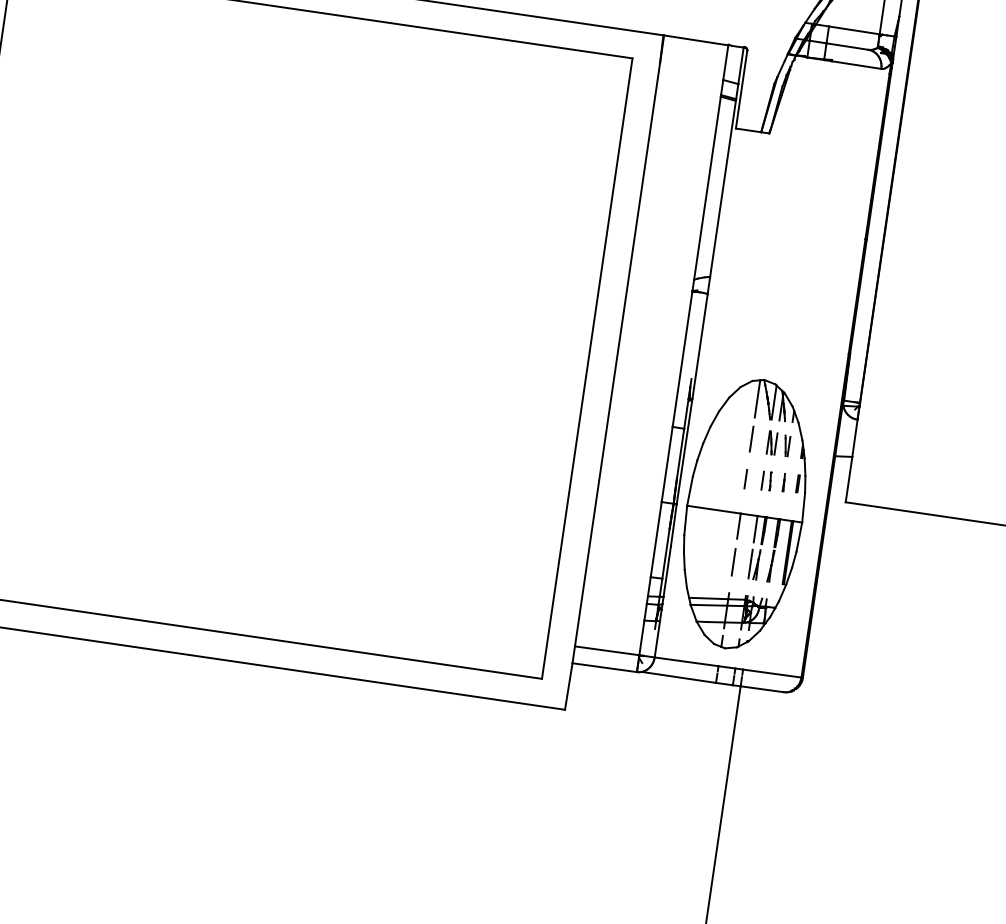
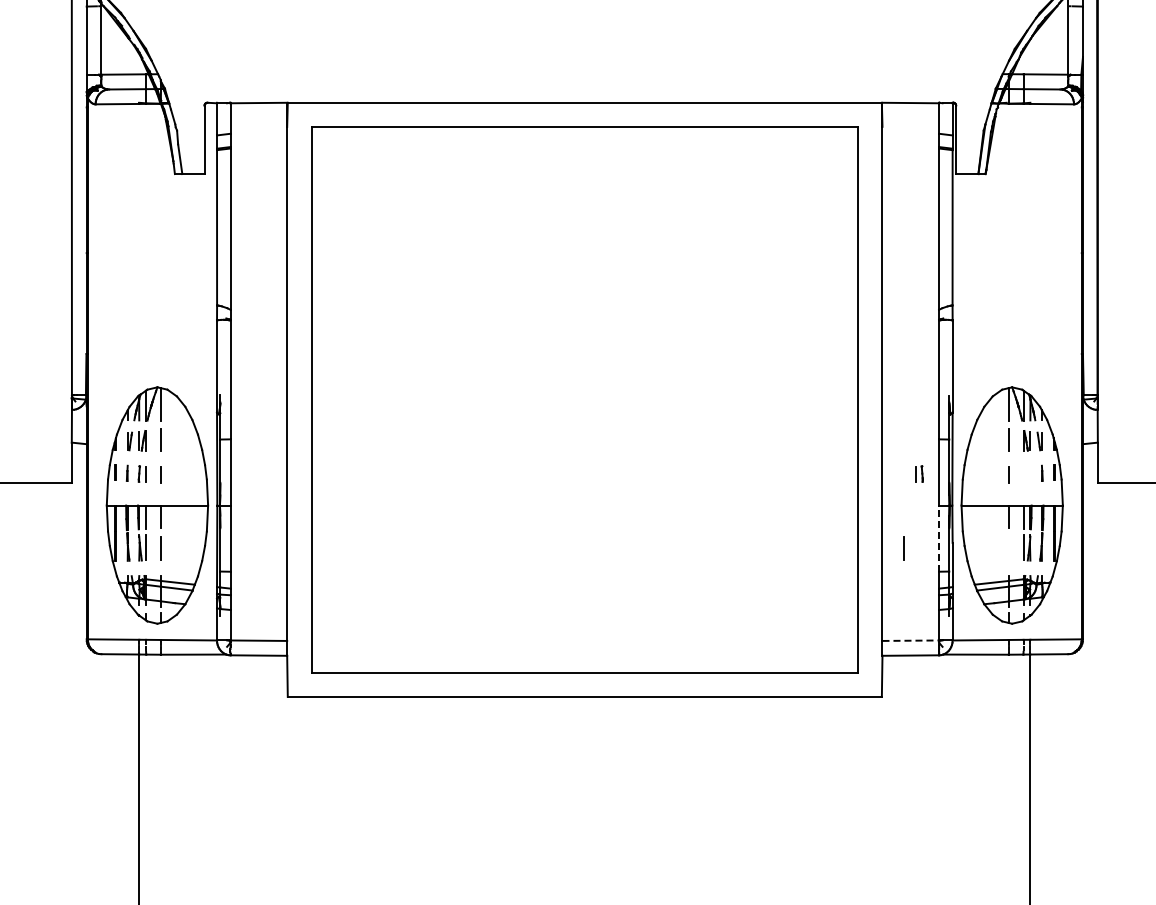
part: (767, 480) -> (919, 473), moved
line: (656, 539) -> (939, 538), solid -> dashed
line: (733, 562) -> (903, 548), moved
line: (608, 650) -> (911, 640), solid -> dashed

